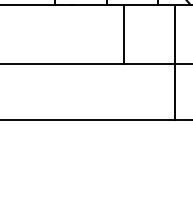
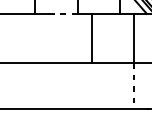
line: (89, 4) -> (63, 13), solid -> dashed
line: (175, 92) -> (134, 86), solid -> dashed

